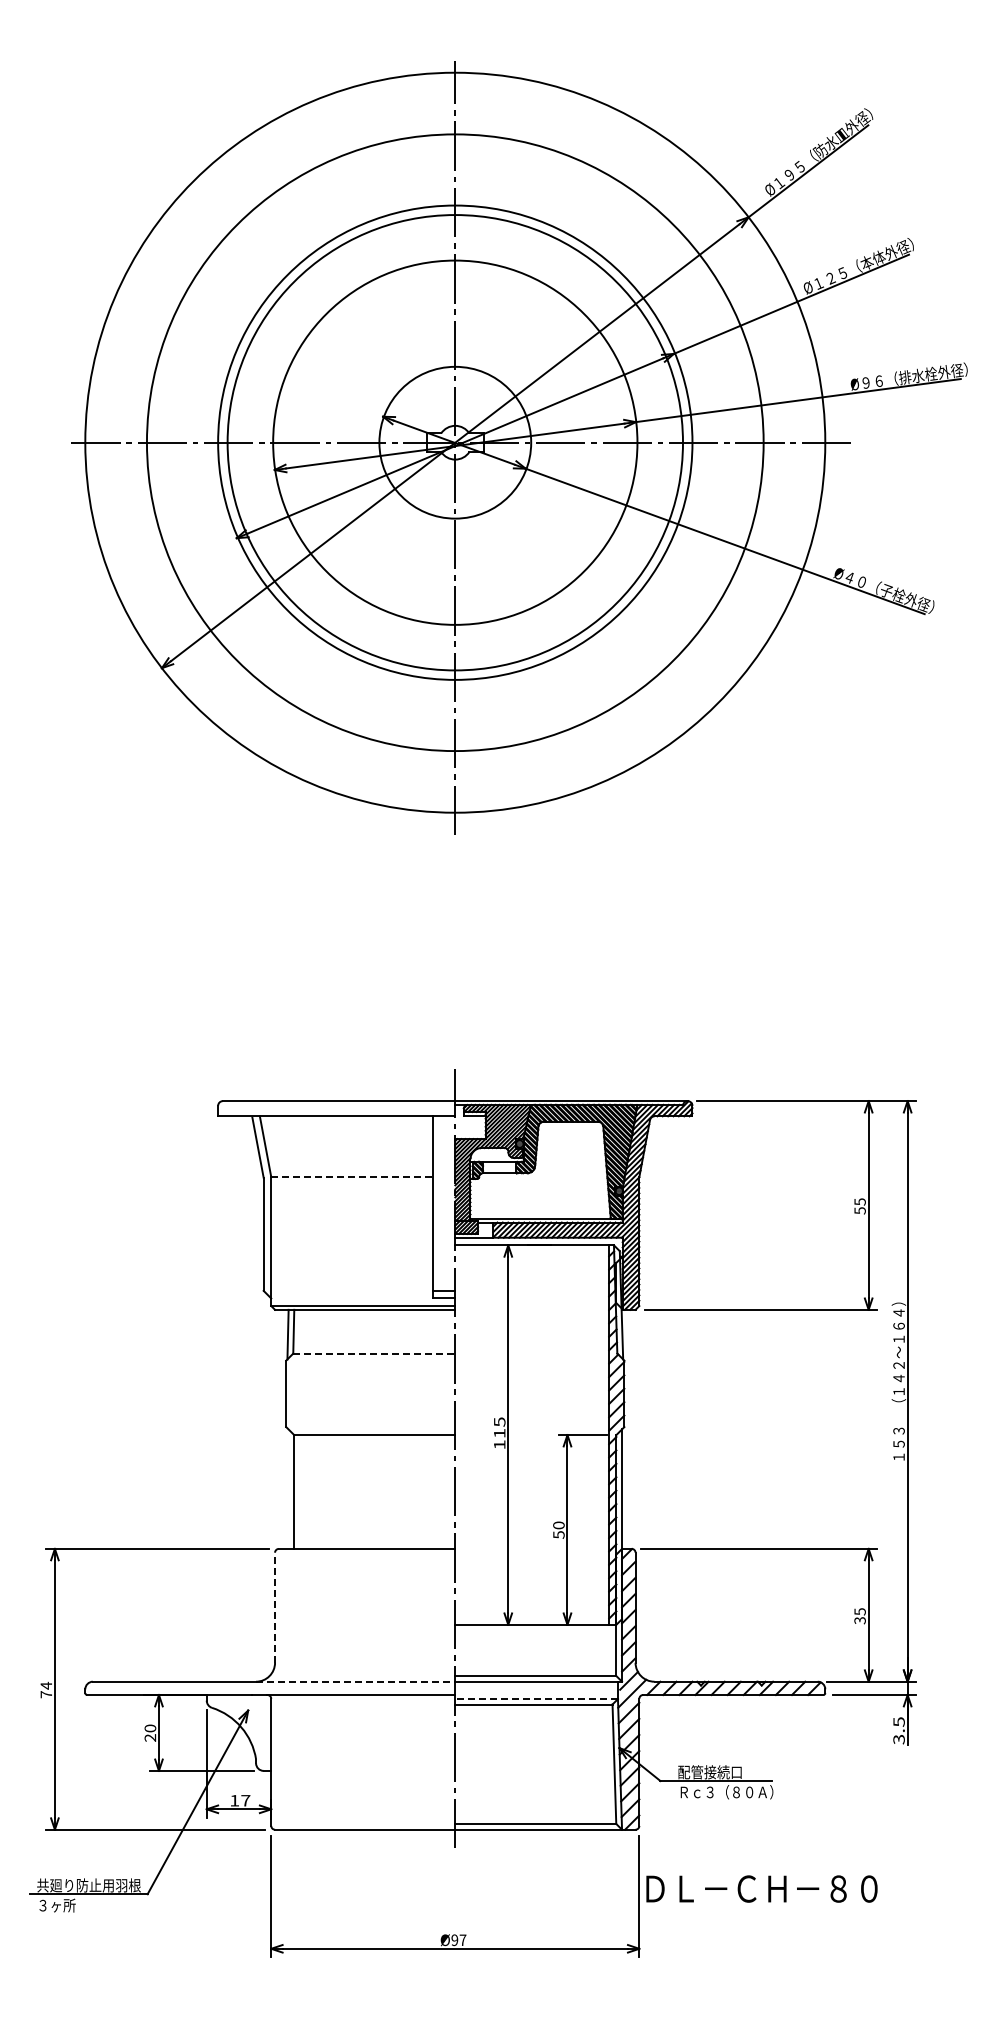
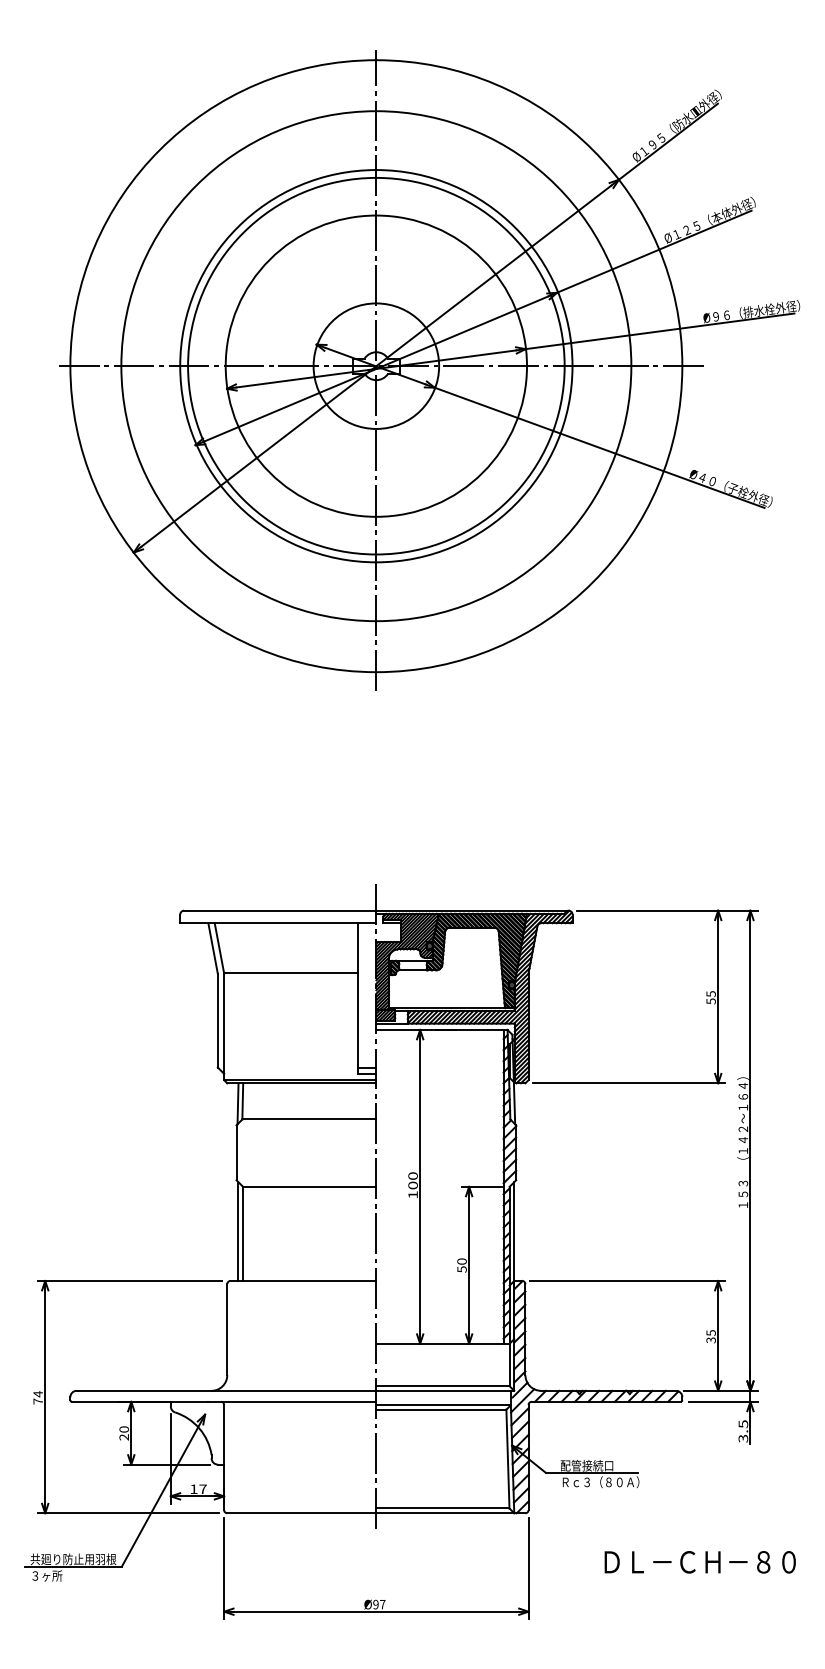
line: (351, 1177) -> (290, 973), dashed -> solid
line: (374, 1353) -> (309, 1119), dashed -> solid
text: (499, 1427) -> (412, 1180), 115 -> 100
line: (288, 1488) -> (238, 1231), added
line: (275, 1607) -> (227, 1329), dashed -> solid
line: (355, 1681) -> (293, 1390), dashed -> solid
line: (536, 1699) -> (443, 1405), dashed -> solid
text: (761, 1888) -> (699, 1561), moved

